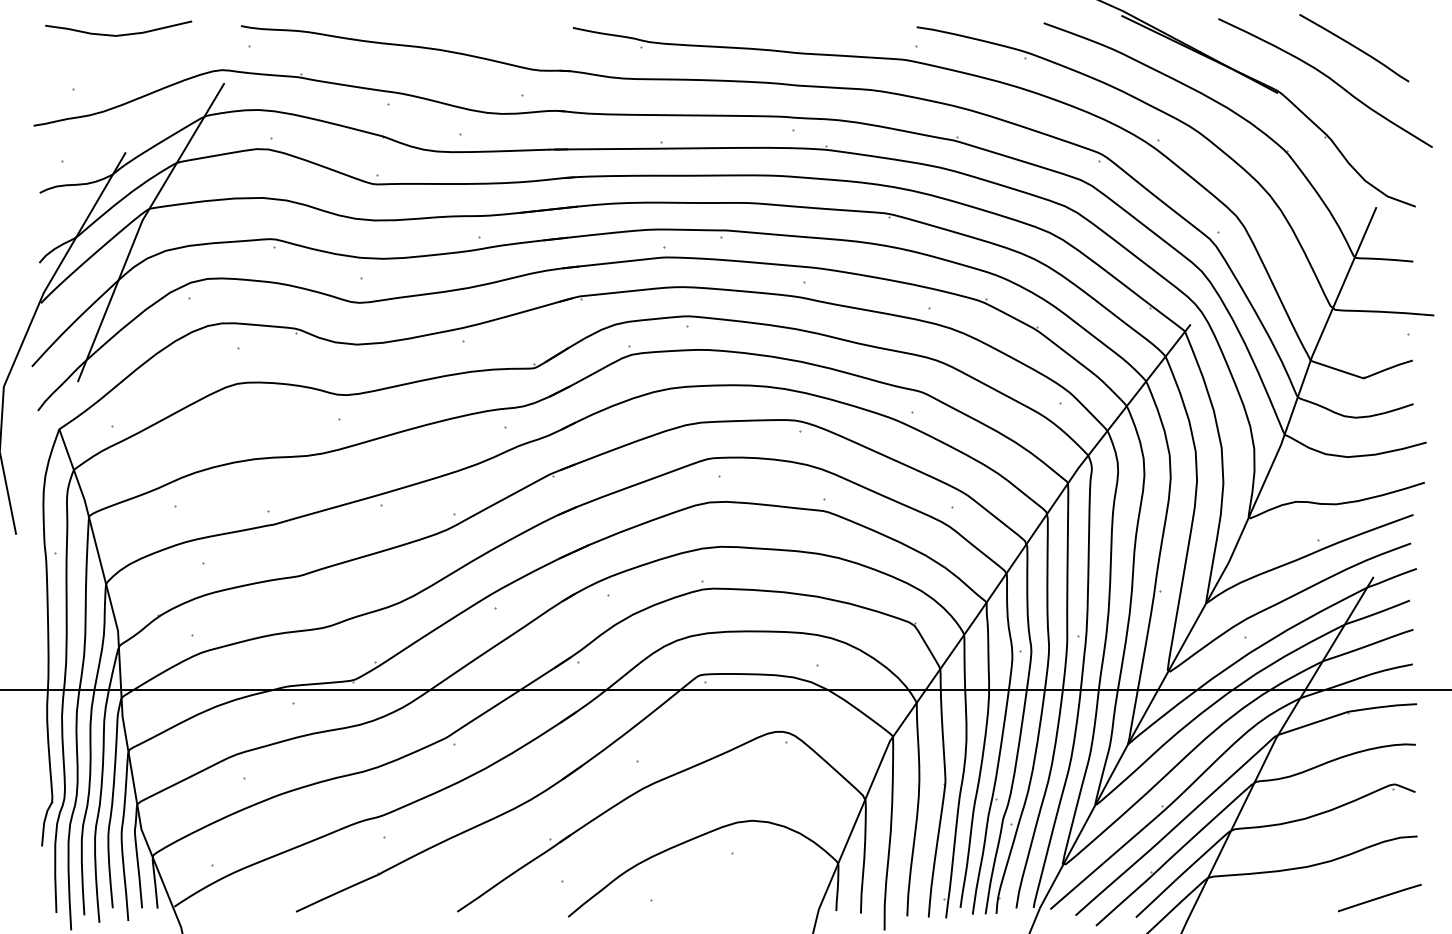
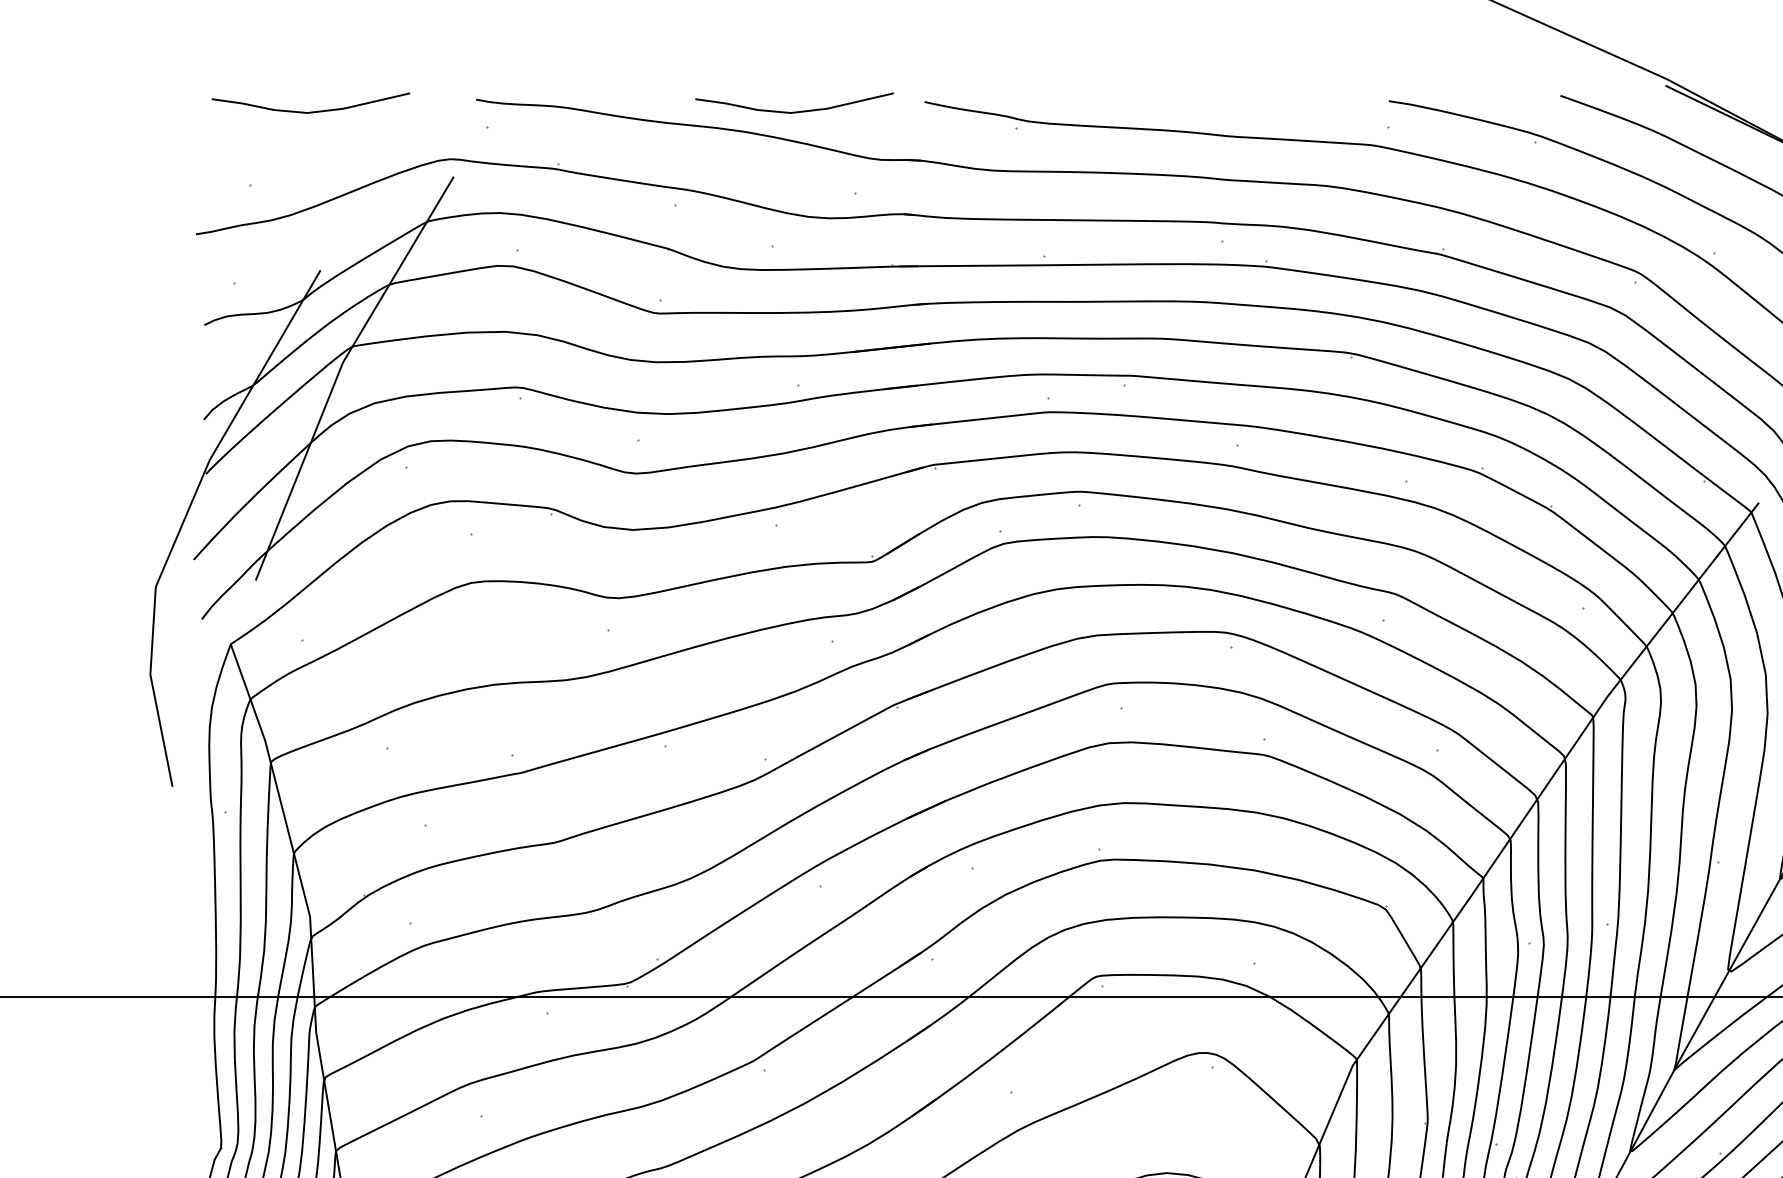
curve: (476, 34) -> (794, 111), added

